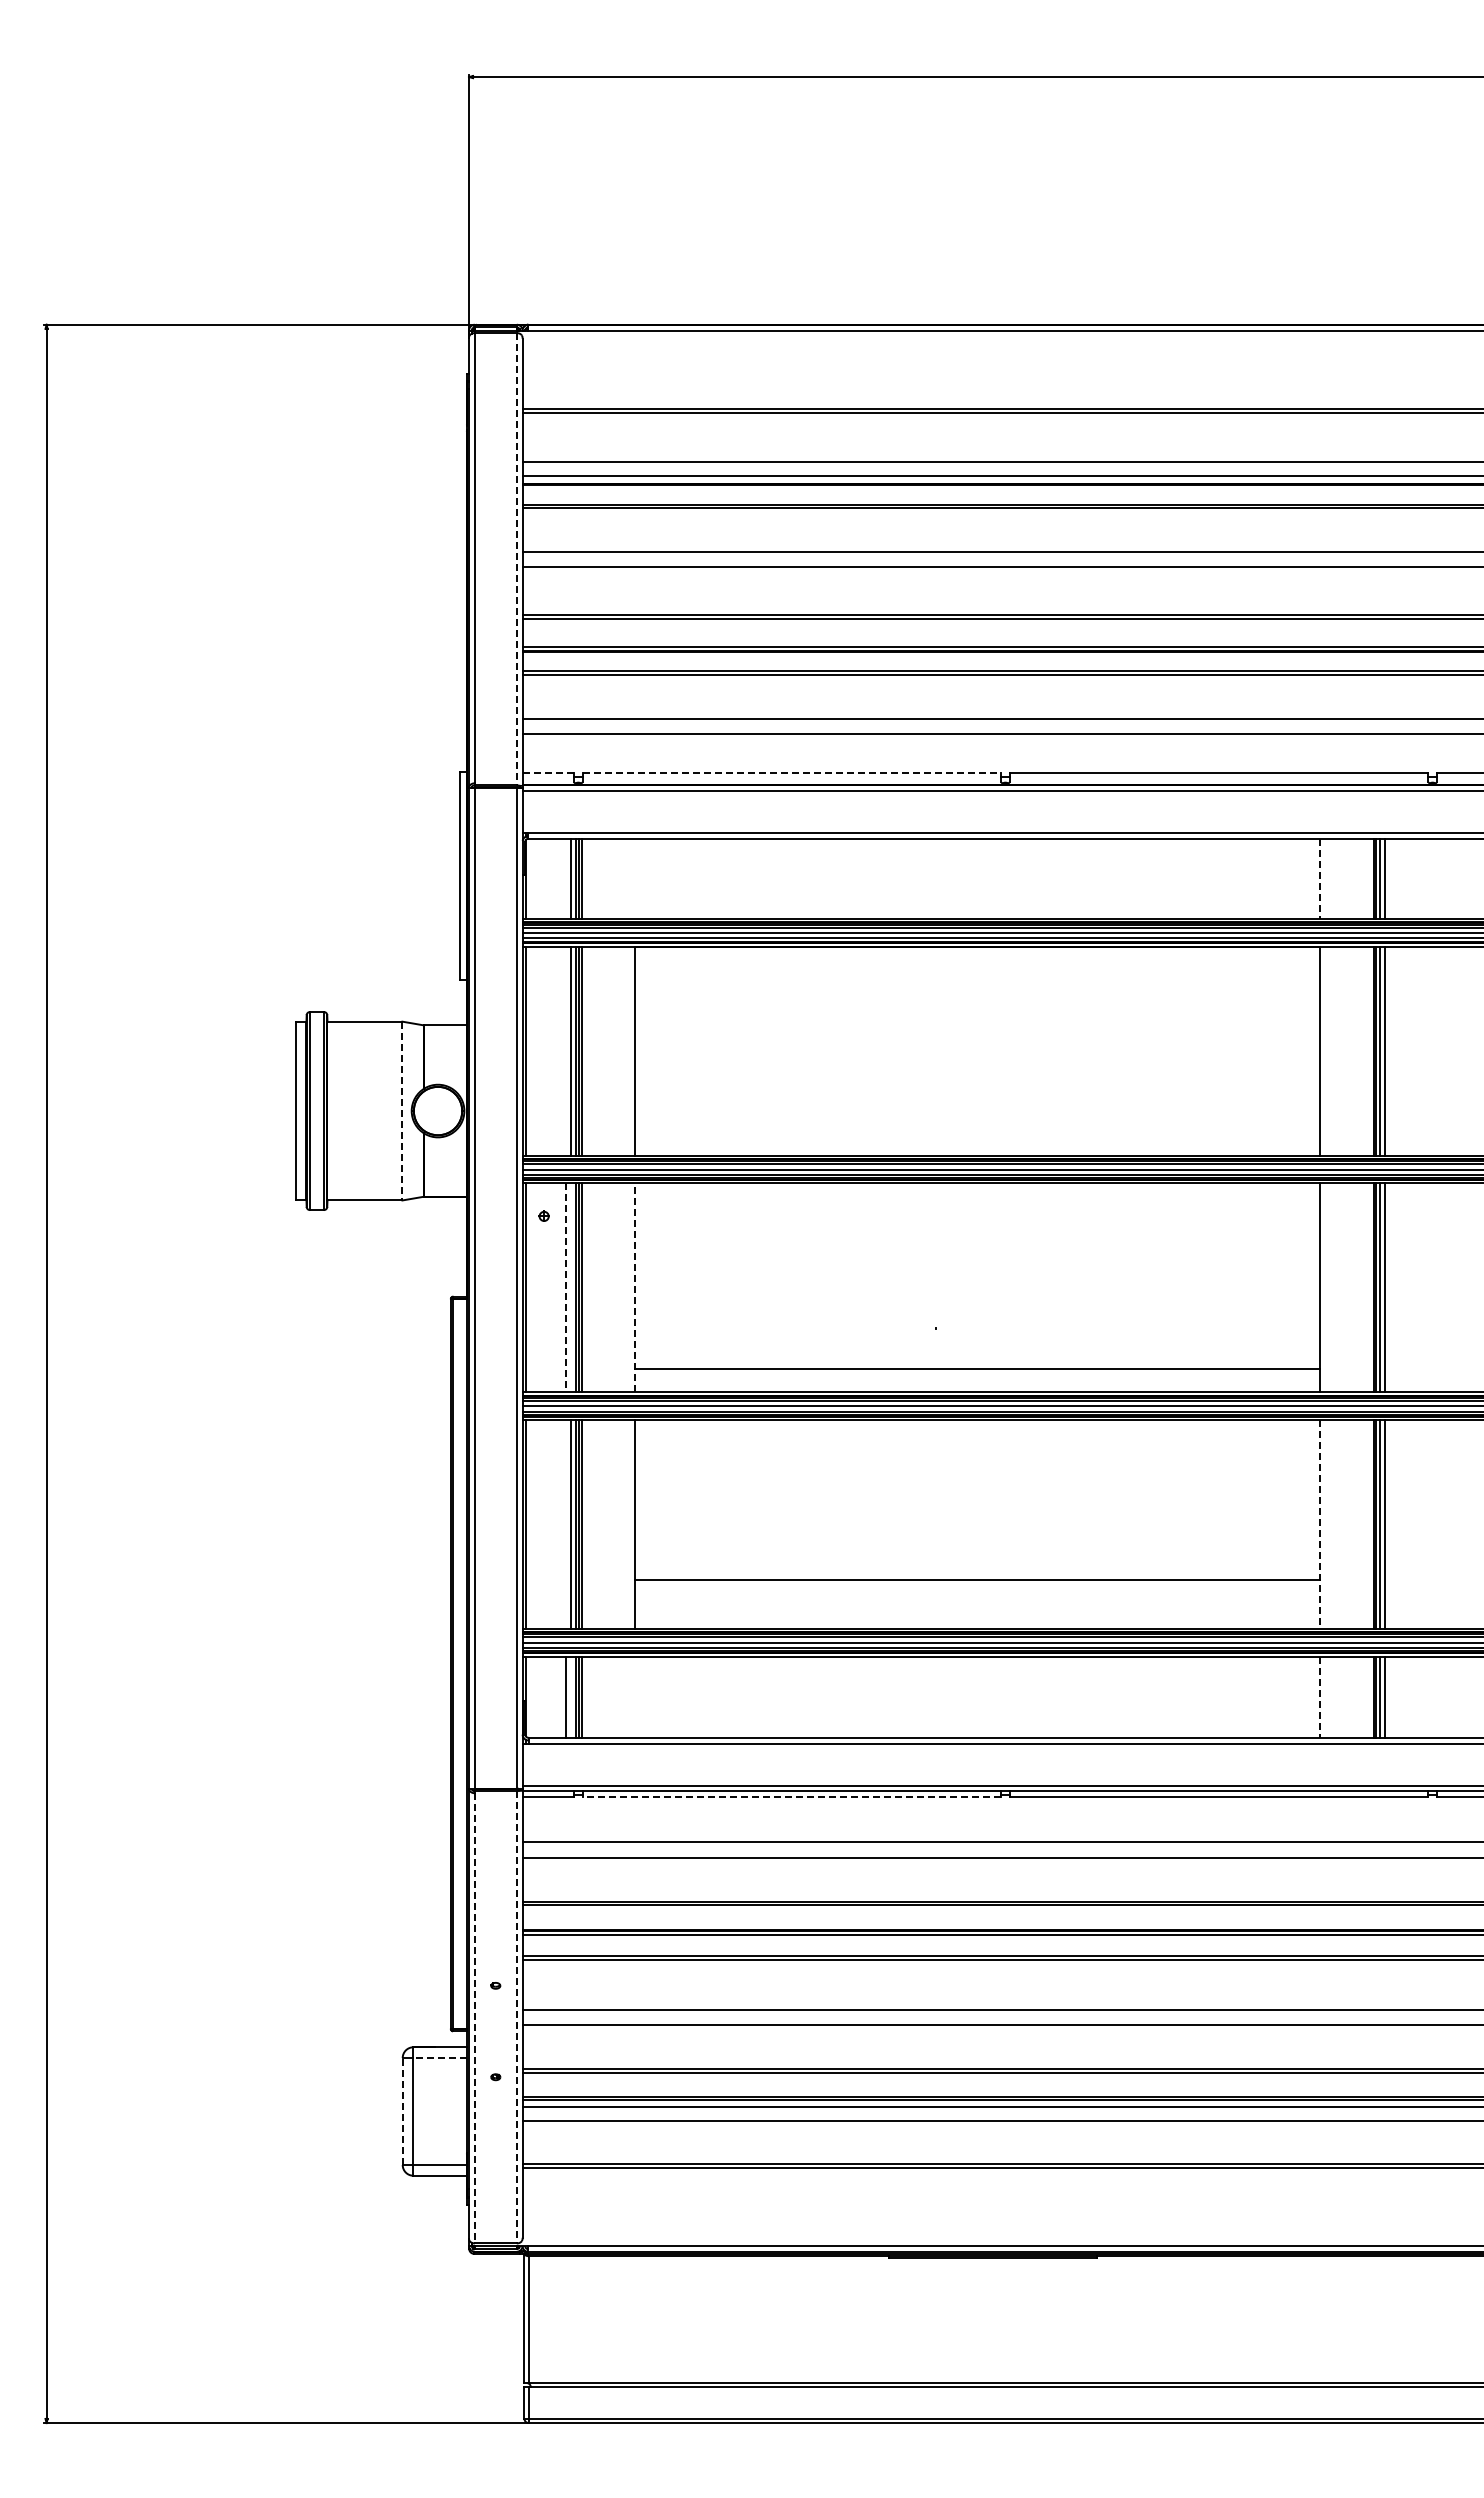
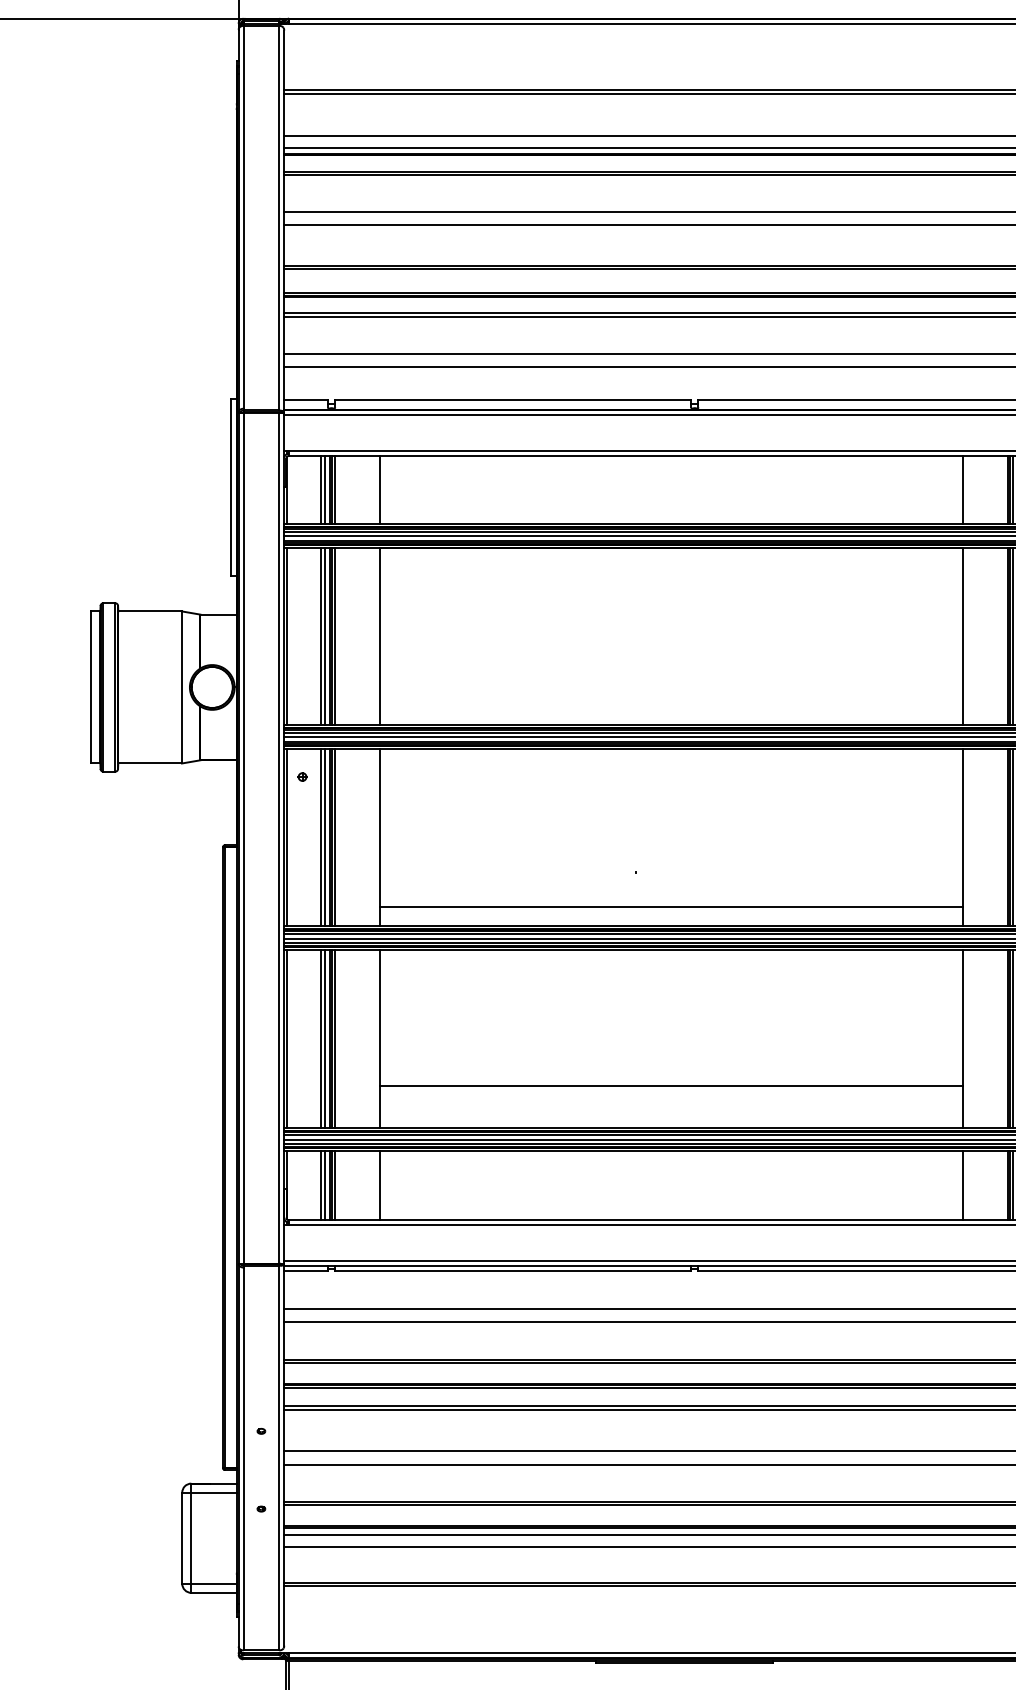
line: (516, 559) -> (279, 218), dashed -> solid
line: (548, 772) -> (306, 399), dashed -> solid
line: (792, 772) -> (513, 399), dashed -> solid
line: (565, 878) -> (320, 489), added
line: (635, 878) -> (380, 489), added
line: (1320, 879) -> (962, 490), dashed -> solid
line: (565, 1050) -> (320, 635), added
line: (402, 1111) -> (182, 687), dashed -> solid
line: (570, 1287) -> (324, 837), added
line: (635, 1287) -> (380, 837), dashed -> solid
line: (565, 1288) -> (320, 838), dashed -> solid
line: (565, 1523) -> (320, 1038), added
line: (1320, 1524) -> (962, 1039), dashed -> solid
line: (570, 1696) -> (324, 1185), added
line: (635, 1696) -> (380, 1185), added
line: (1320, 1697) -> (962, 1186), dashed -> solid
line: (791, 1797) -> (512, 1271), dashed -> solid
line: (516, 2017) -> (279, 1458), dashed -> solid
line: (474, 2018) -> (243, 1459), dashed -> solid
line: (440, 2057) -> (214, 1492), dashed -> solid
line: (402, 2111) -> (182, 1538), dashed -> solid

